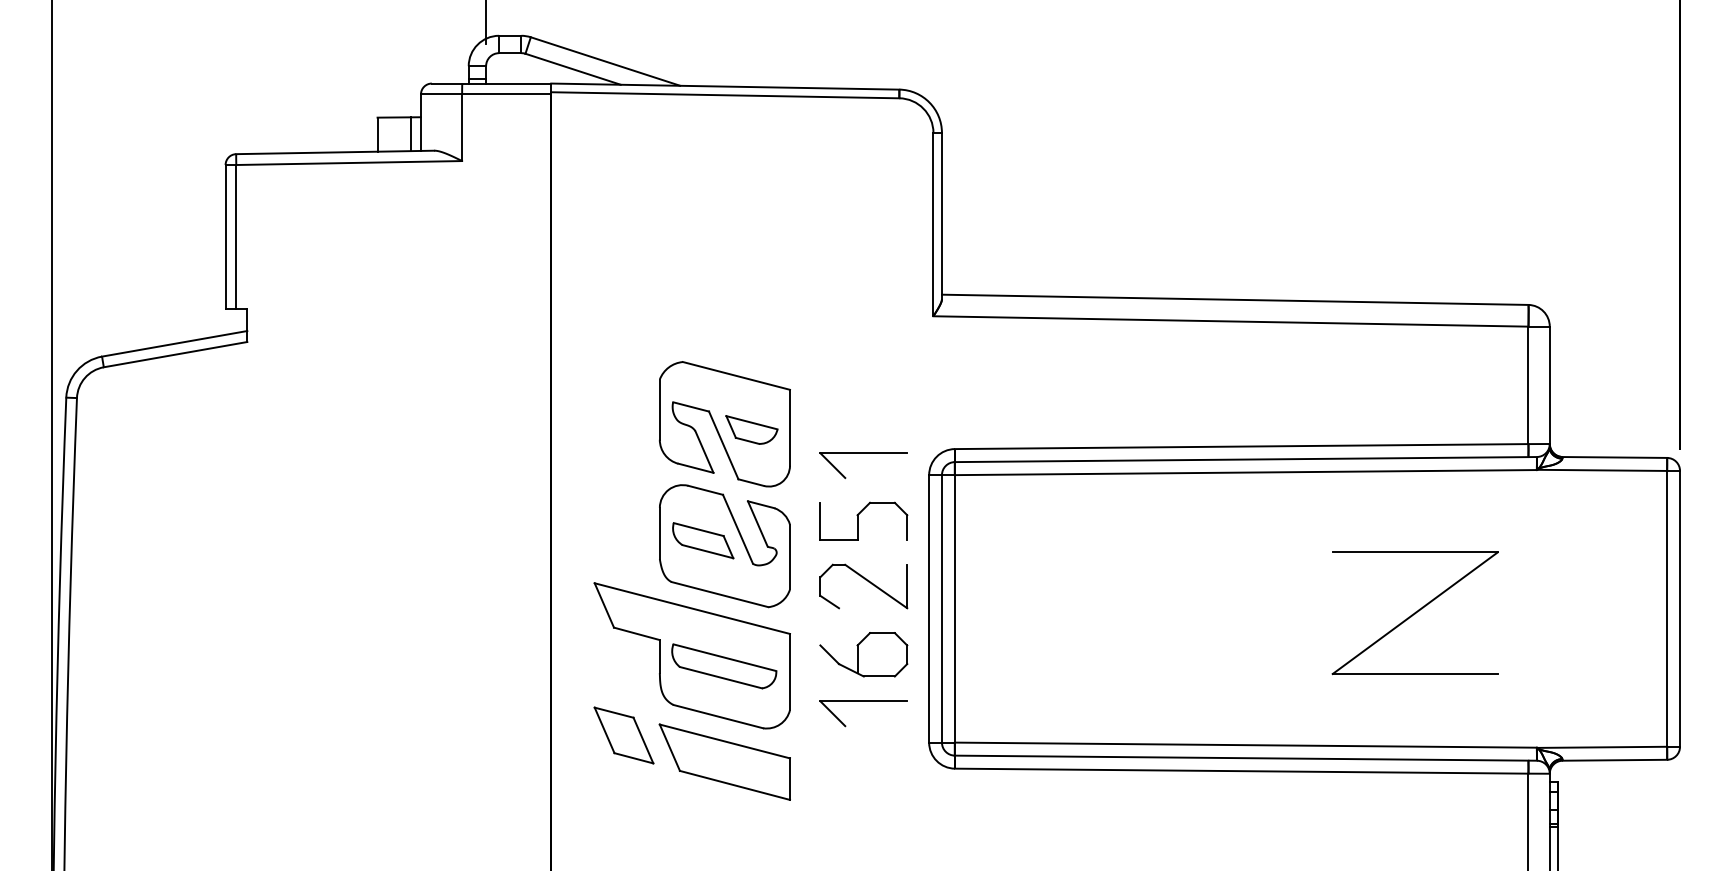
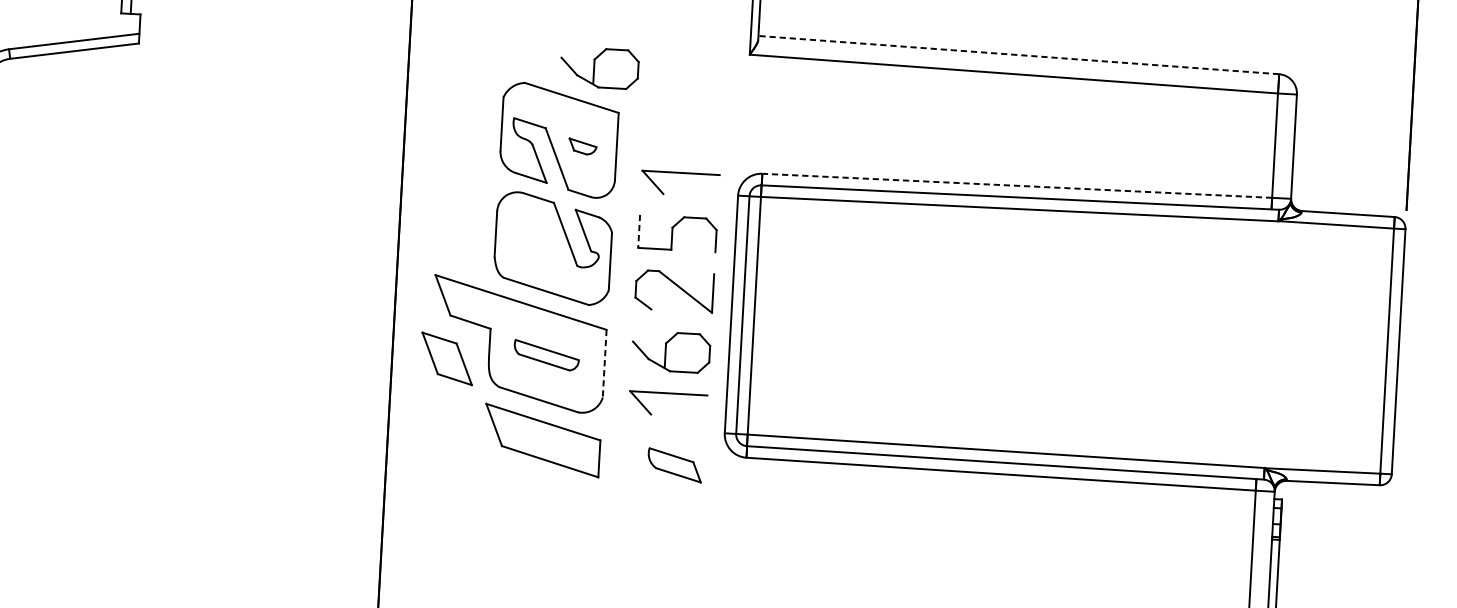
line: (1234, 299) -> (1018, 54), solid -> dashed
part: (765, 340) -> (599, 67), added
part: (751, 429) -> (582, 146), size x0.6
line: (1241, 446) -> (1017, 185), solid -> dashed
line: (820, 521) -> (639, 231), solid -> dashed
part: (703, 540) -> (675, 465), moved
part: (1414, 613) -> (1162, 342), removed
part: (724, 666) -> (546, 355), size x0.7
line: (790, 672) -> (605, 364), solid -> dashed
part: (623, 735) -> (446, 358), moved

